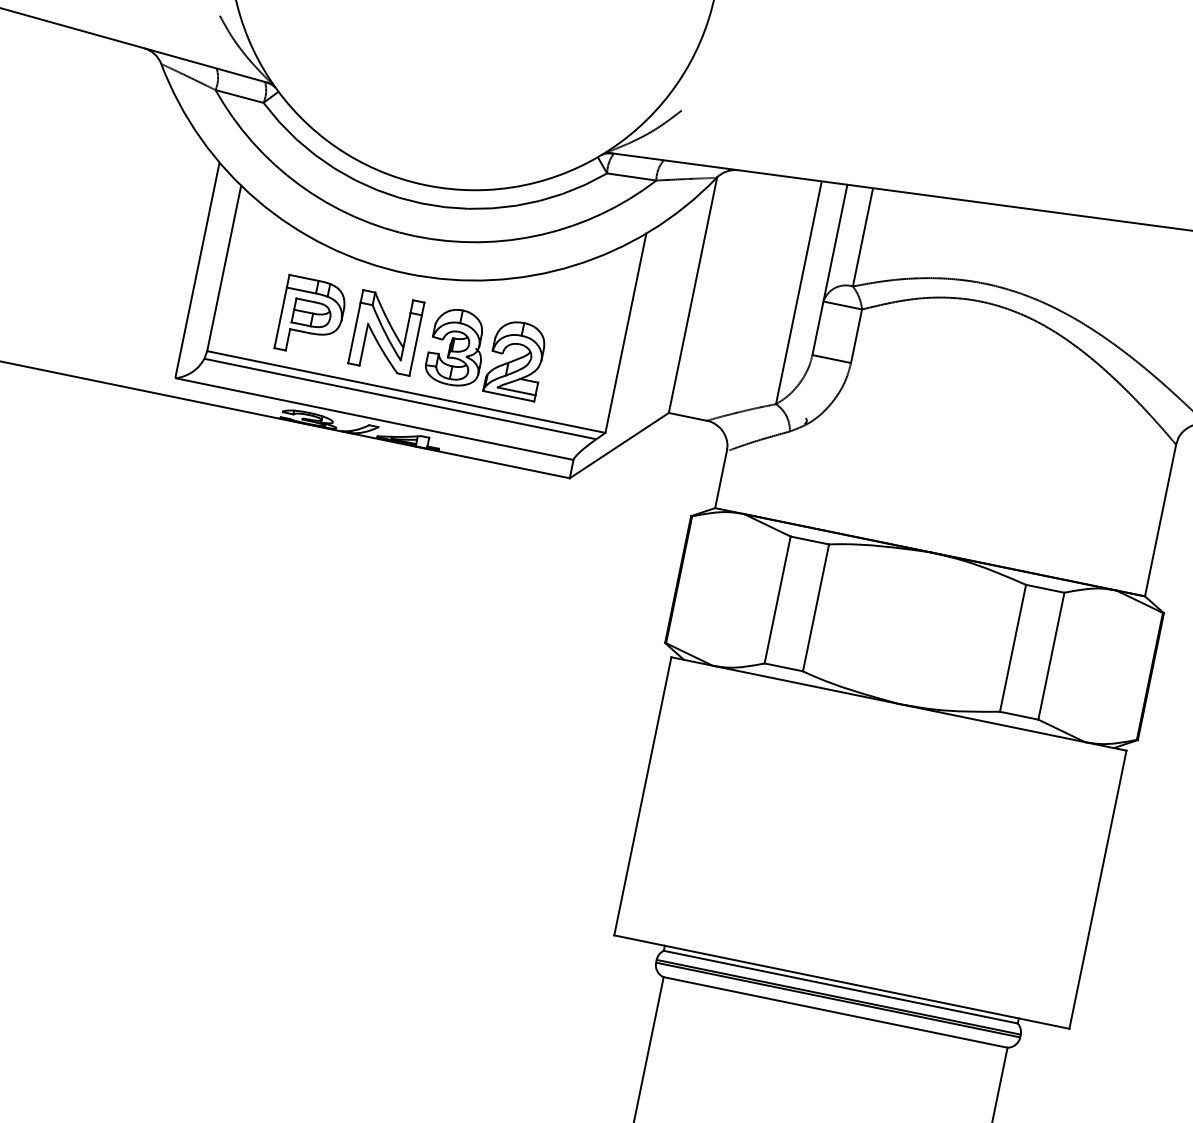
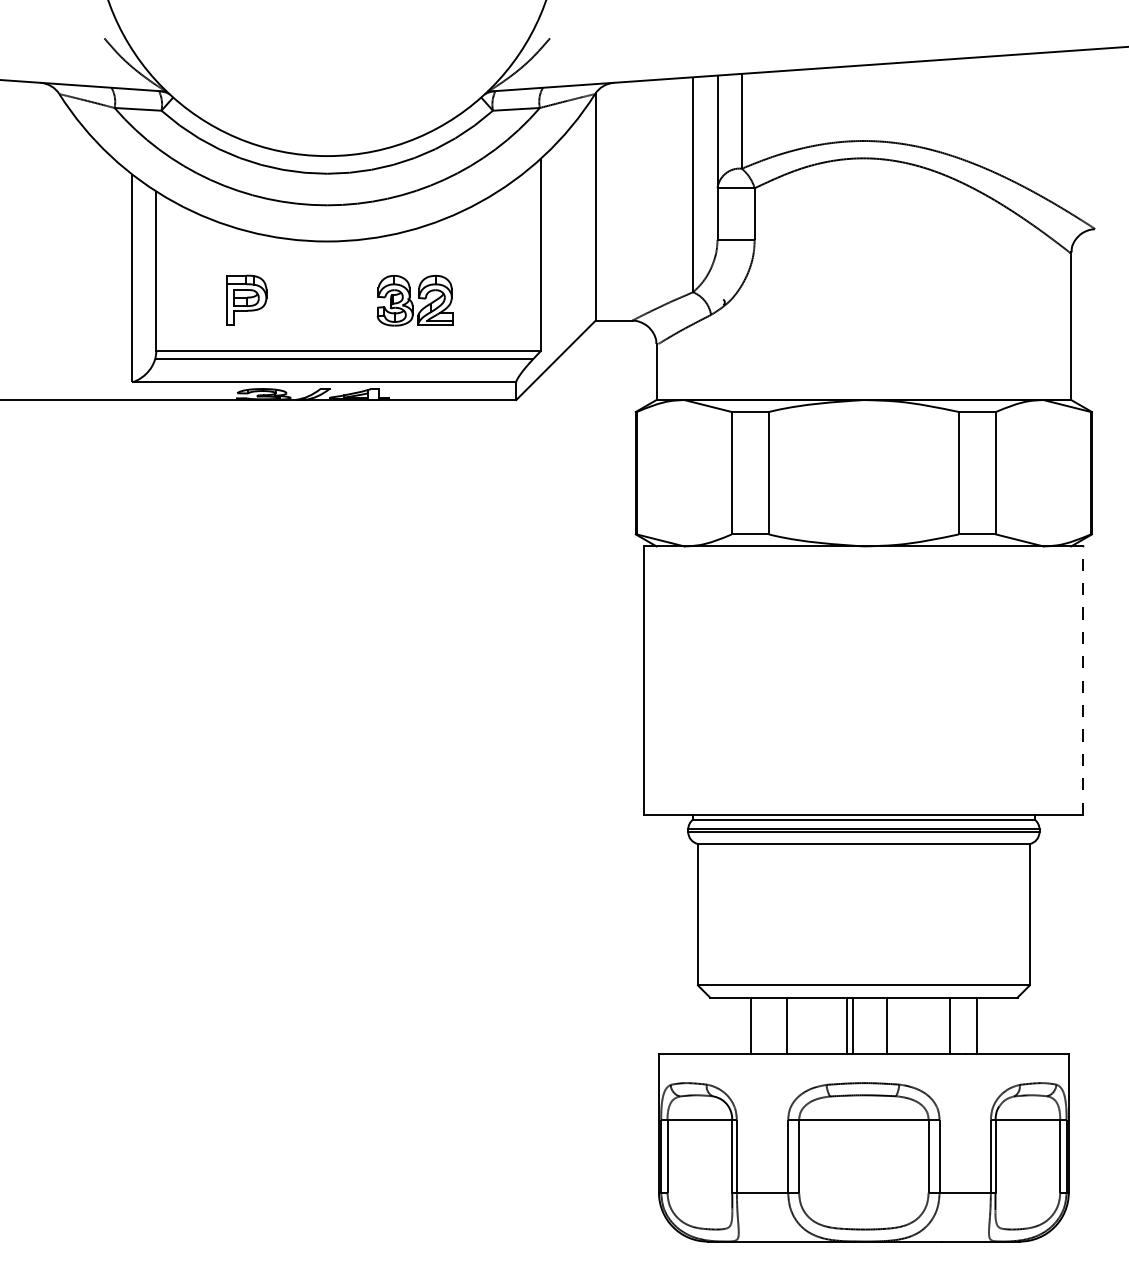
part: (311, 317) -> (246, 300), size x0.7
part: (385, 333) -> (318, 300), removed
part: (485, 353) -> (414, 300), size x0.7
line: (1098, 889) -> (1083, 680), solid -> dashed

